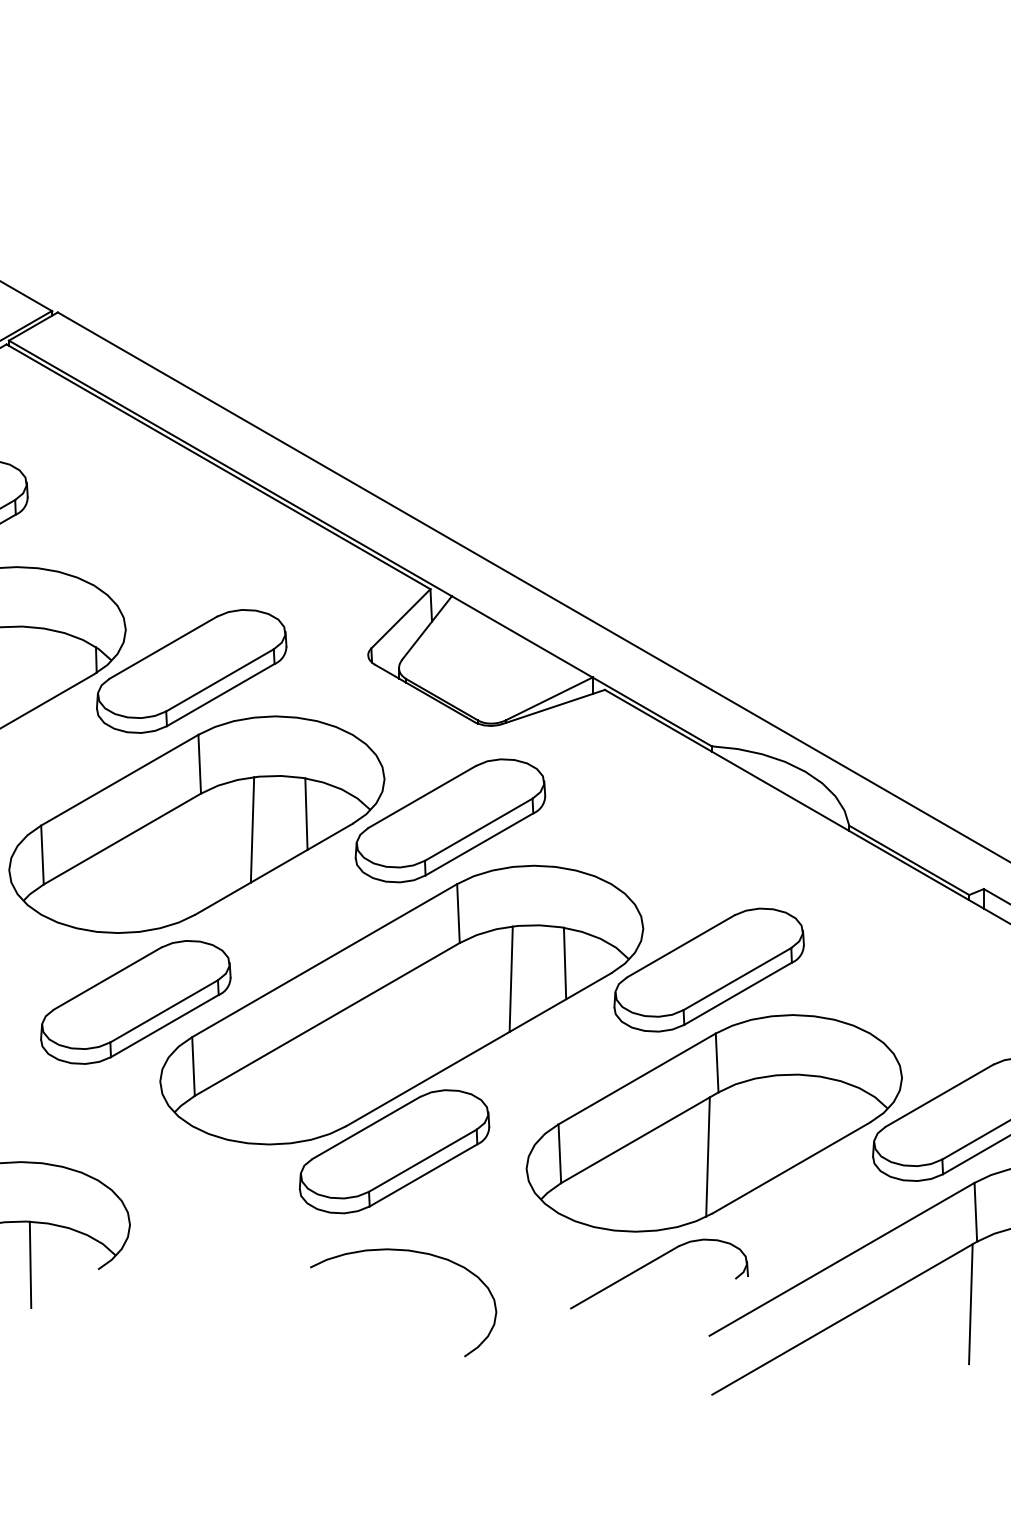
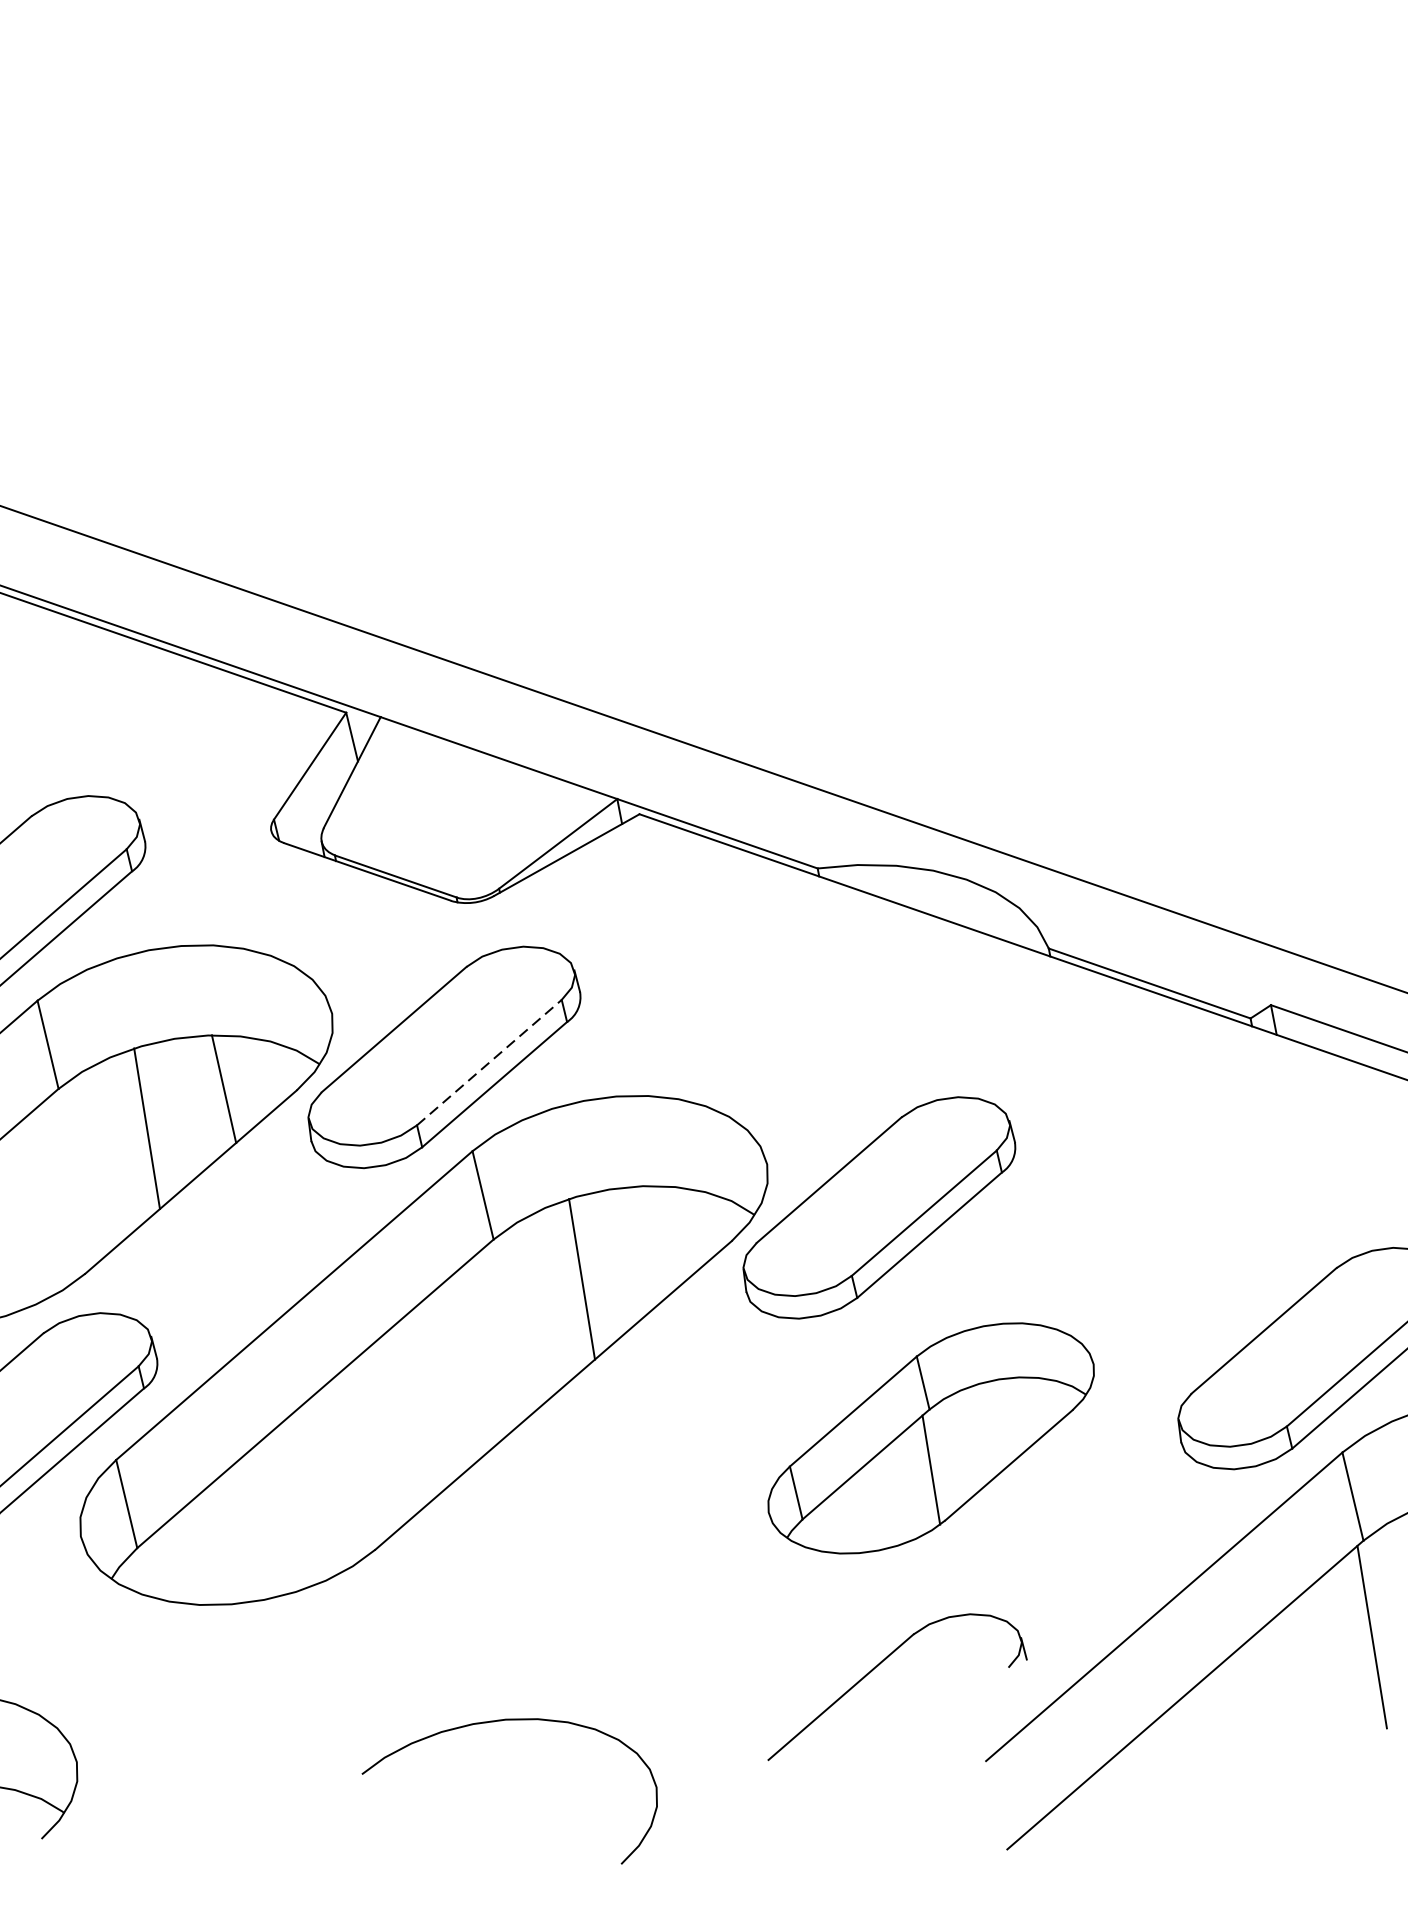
line: (479, 829) -> (490, 1062), solid -> dashed
line: (564, 963) -> (658, 1240), removed
part: (713, 1123) -> (930, 1438), size x0.6
part: (394, 1151) -> (455, 1574), removed

